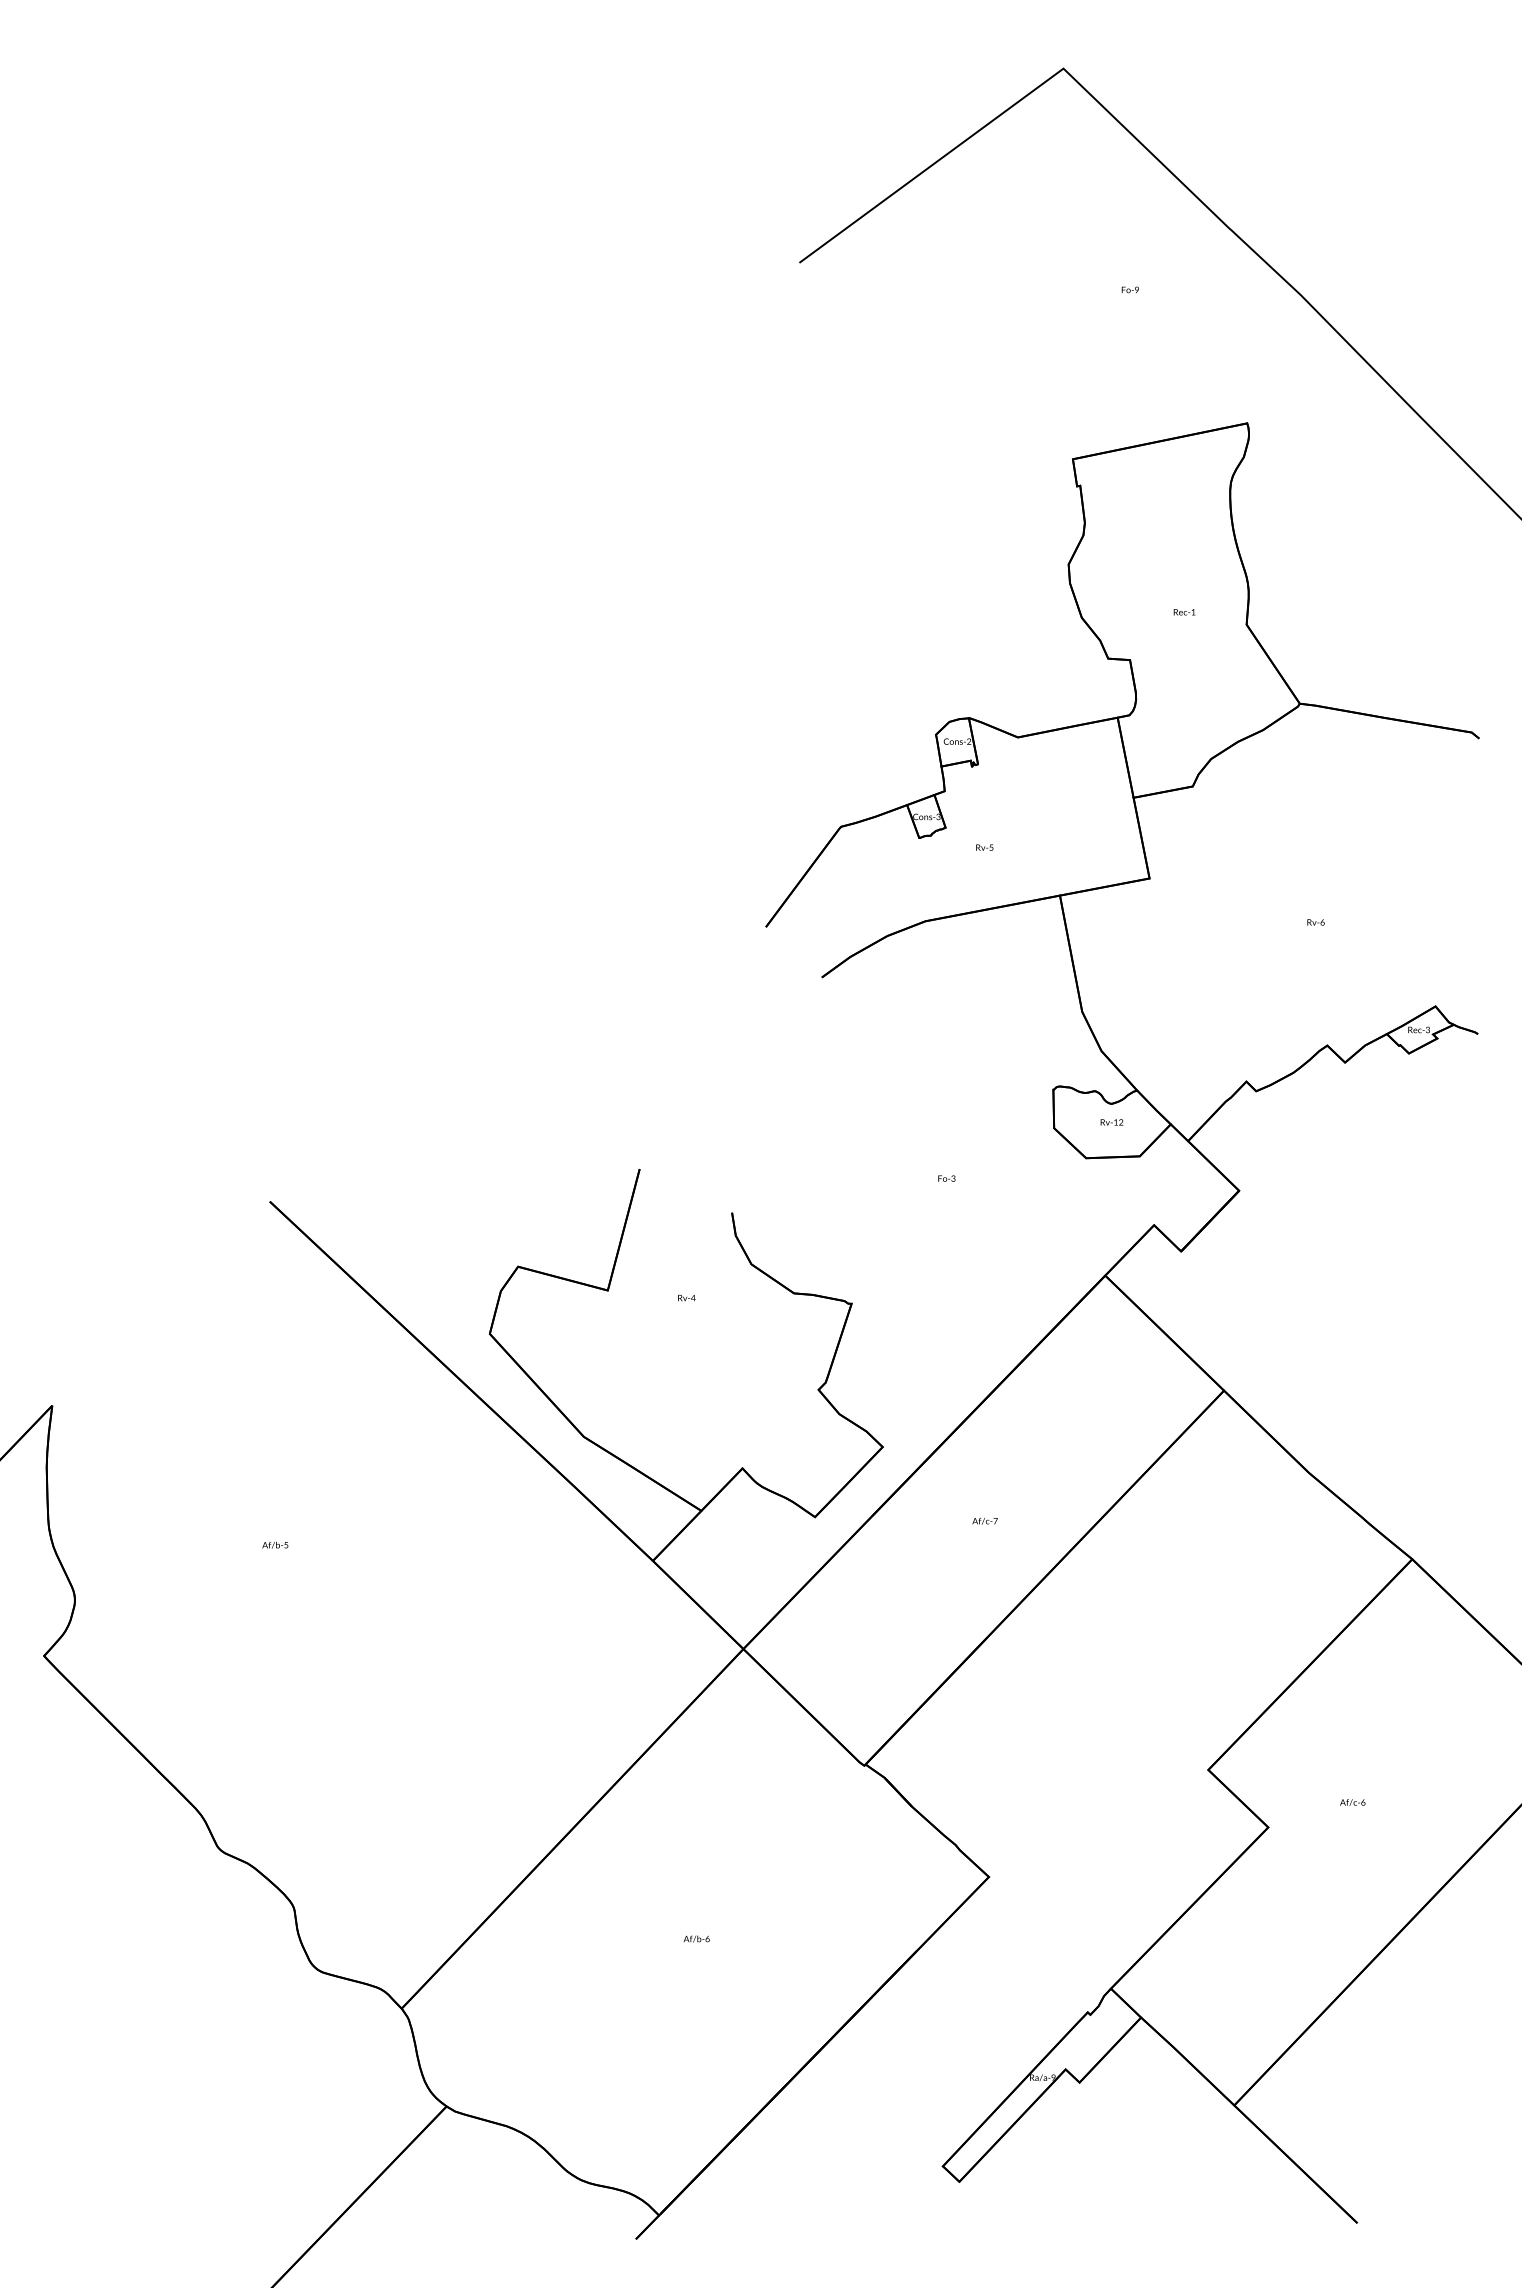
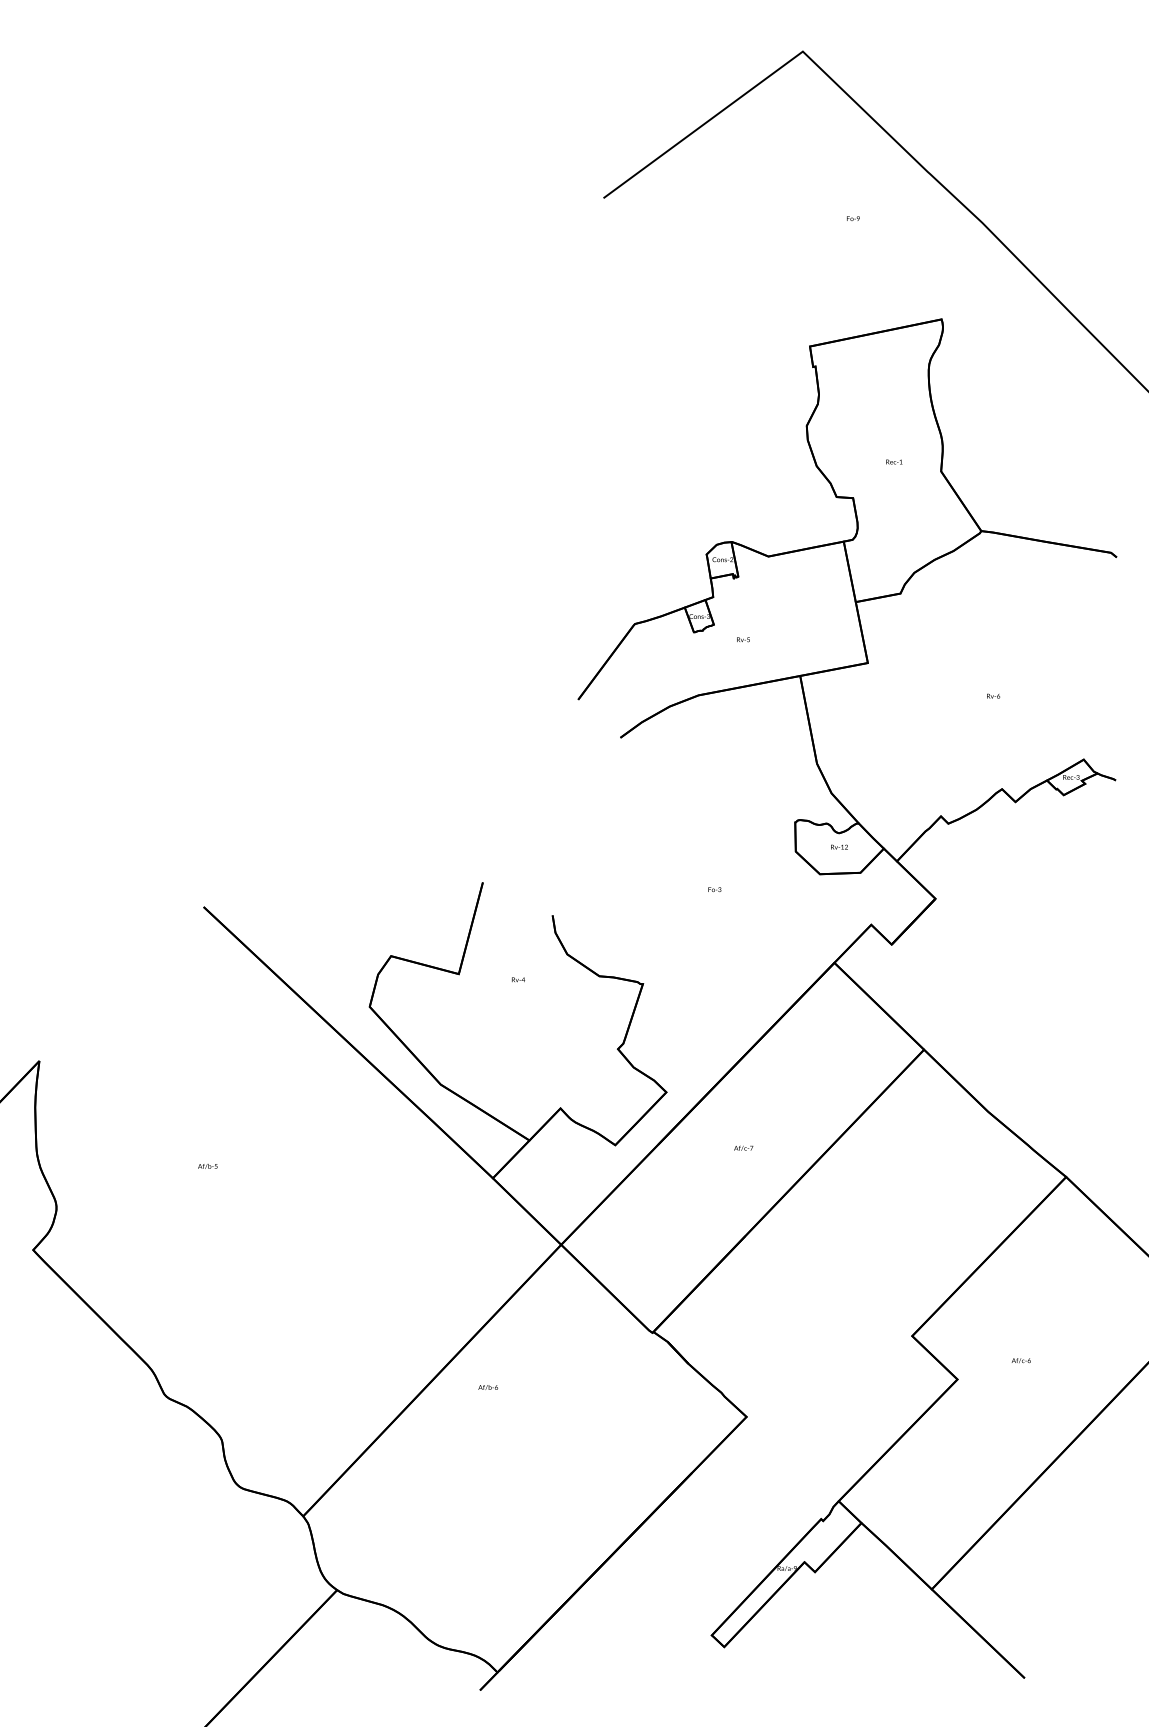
text: (696, 1938) -> (488, 1387), moved

